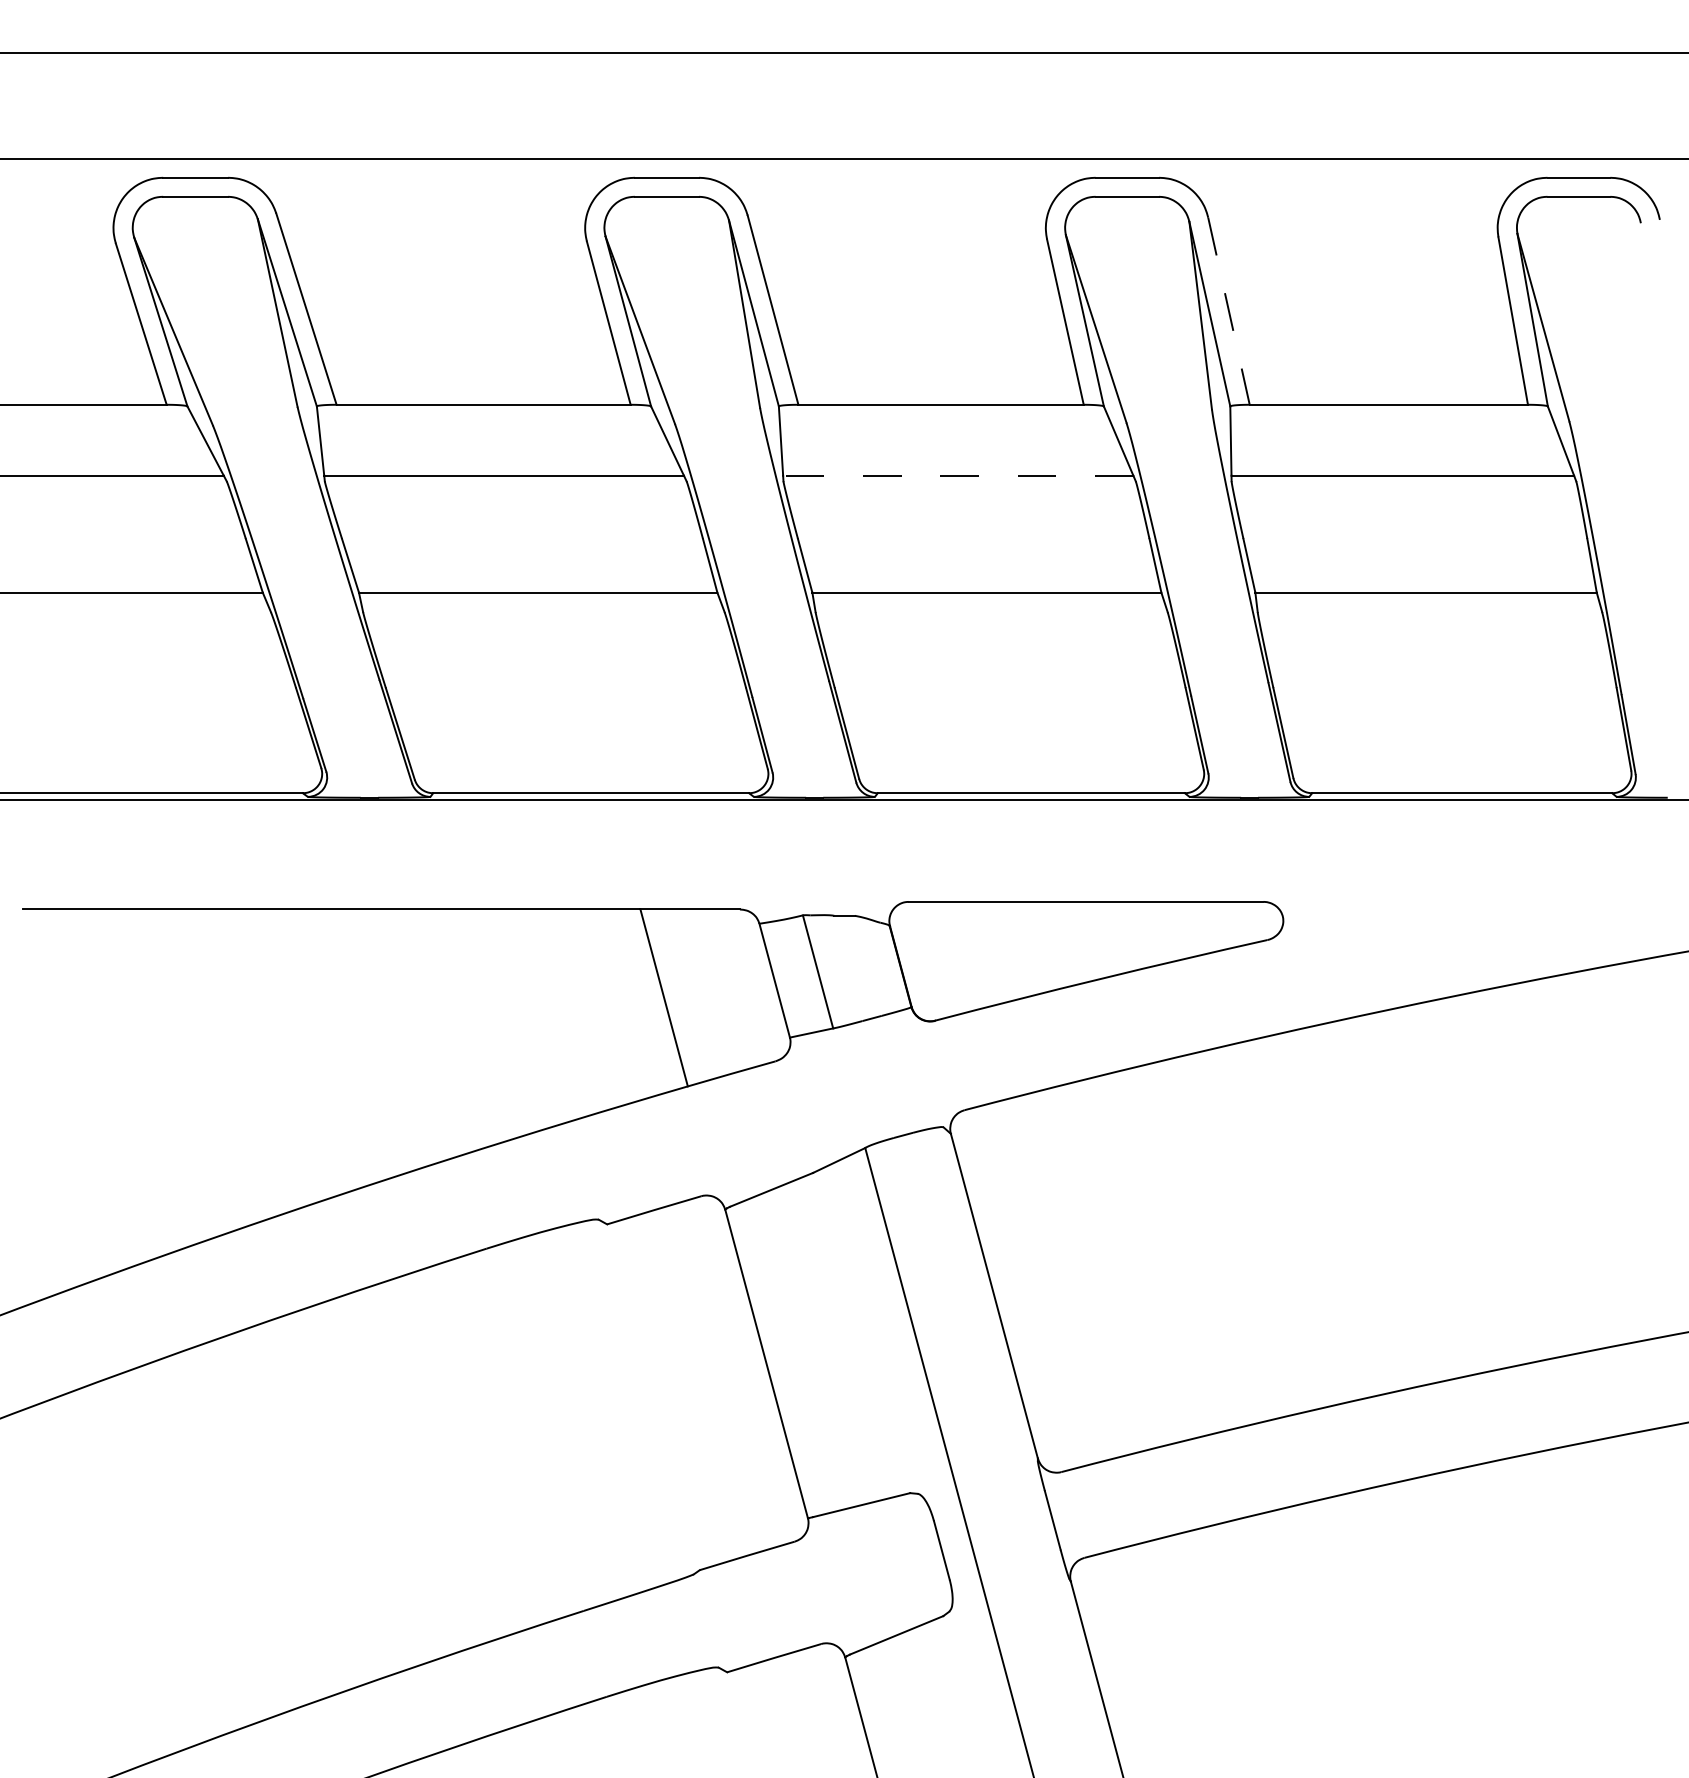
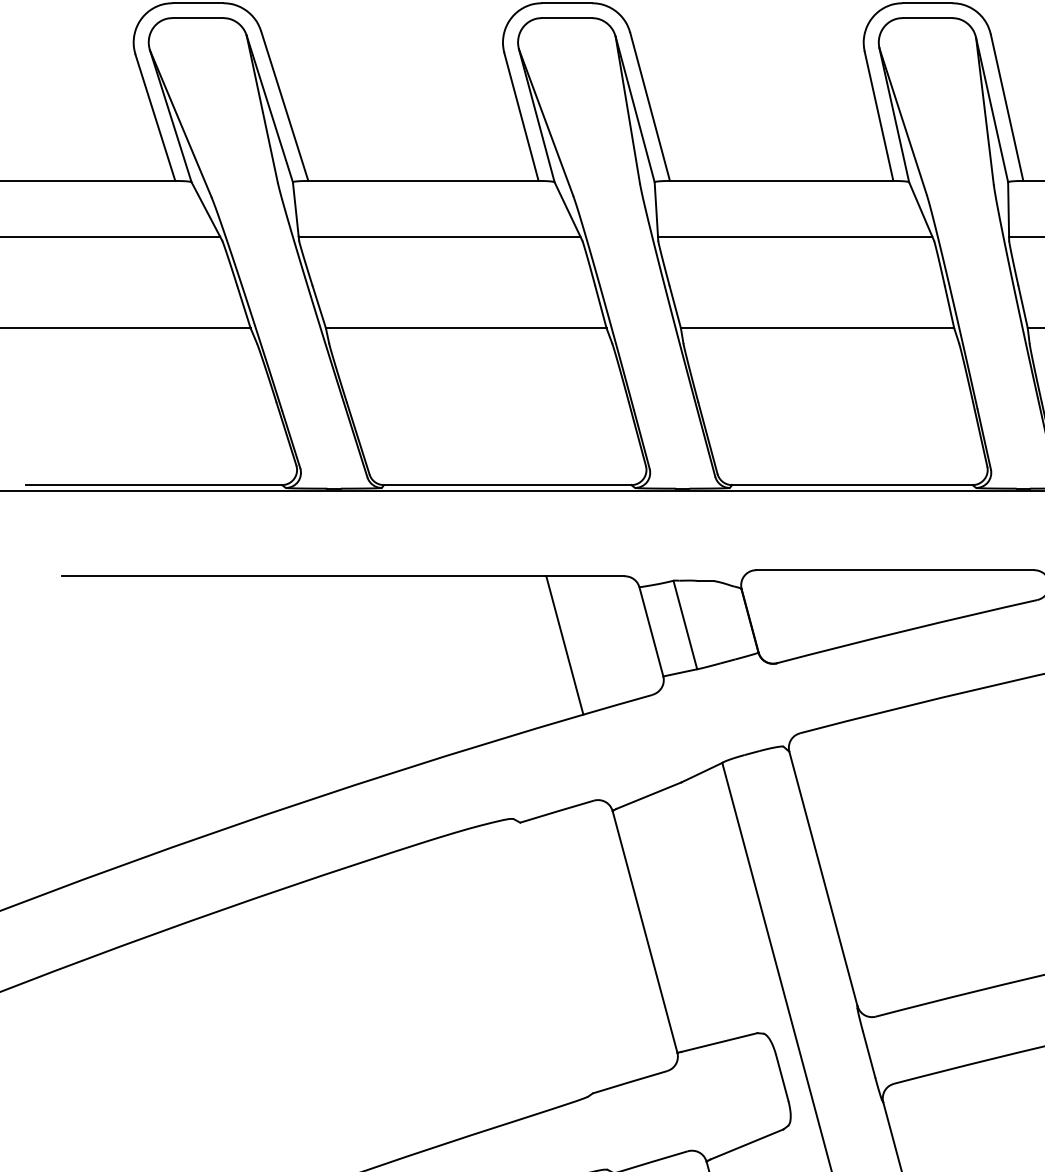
line: (1228, 311) -> (1006, 107), dashed -> solid
line: (957, 475) -> (794, 236), dashed -> solid

